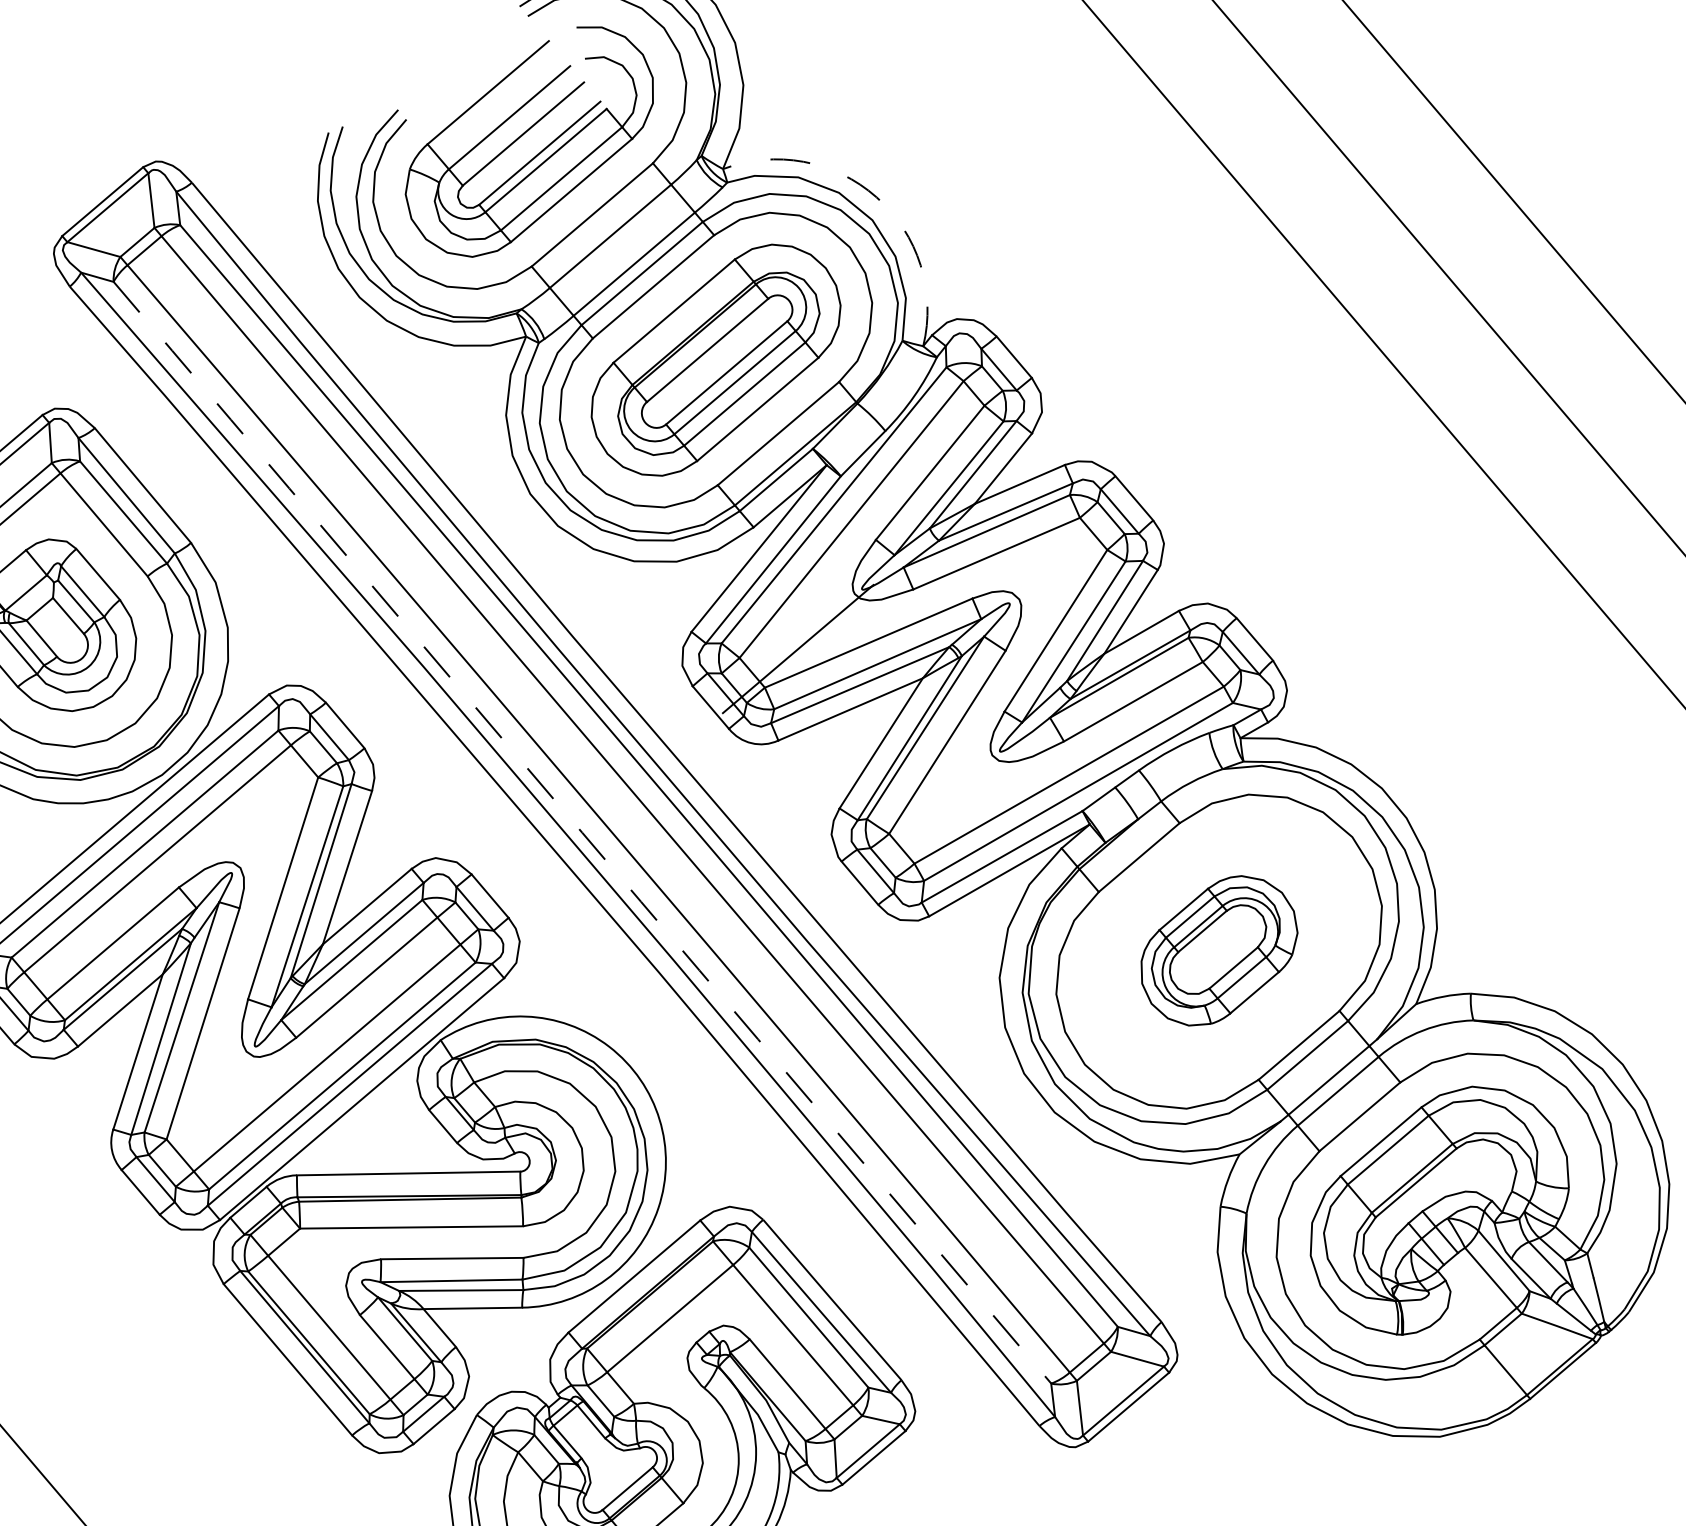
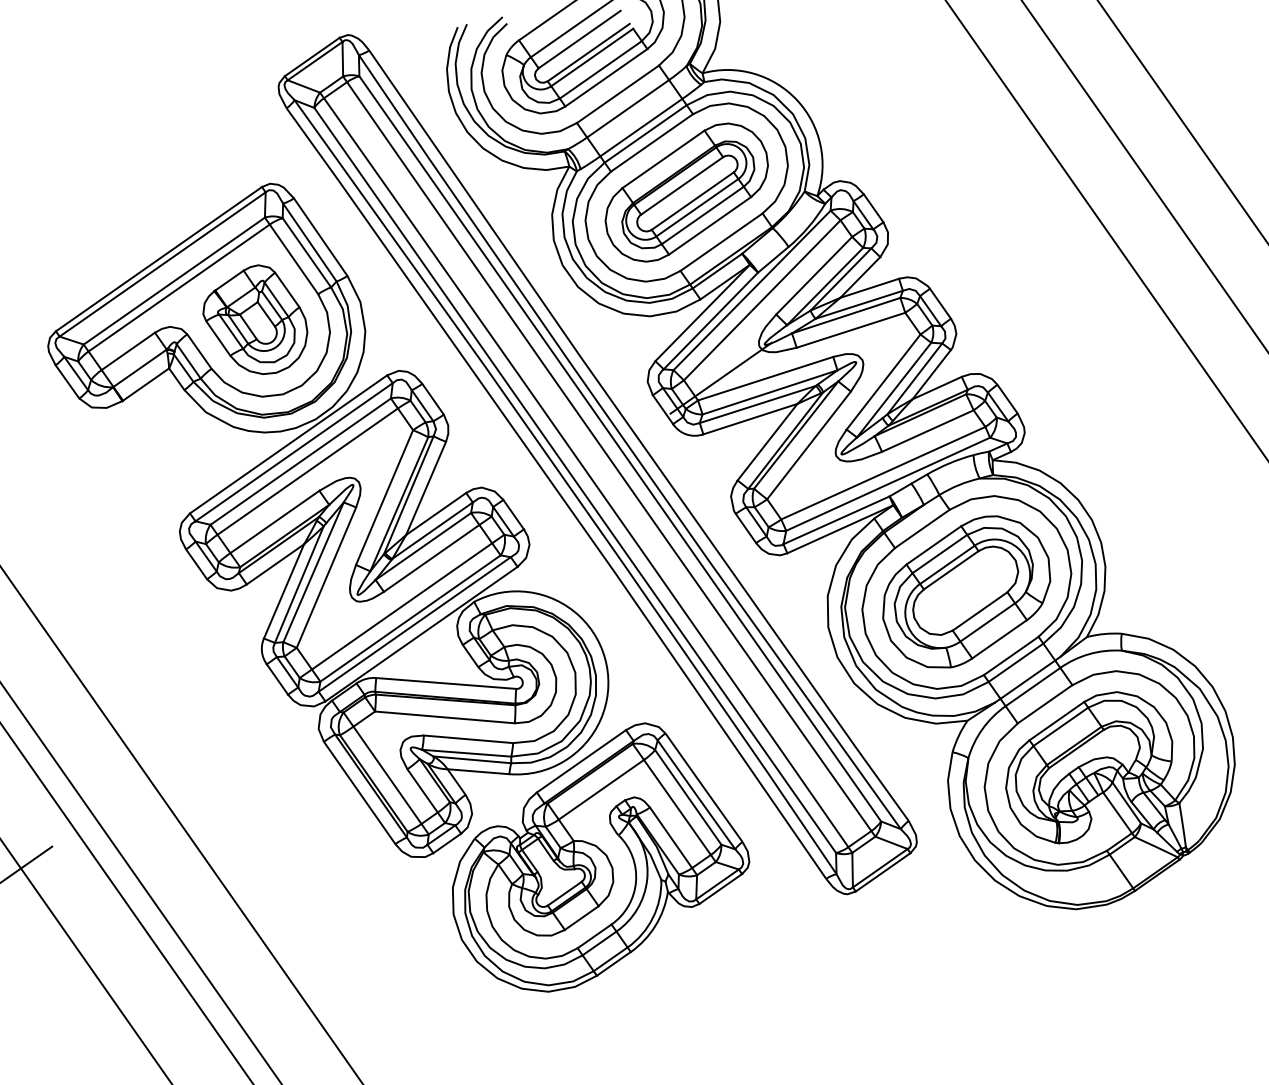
arc: (875, 198) -> (796, 100), dashed -> solid
arc: (582, 832) -> (575, 480), dashed -> solid
part: (1218, 949) -> (966, 591), size x1.67

